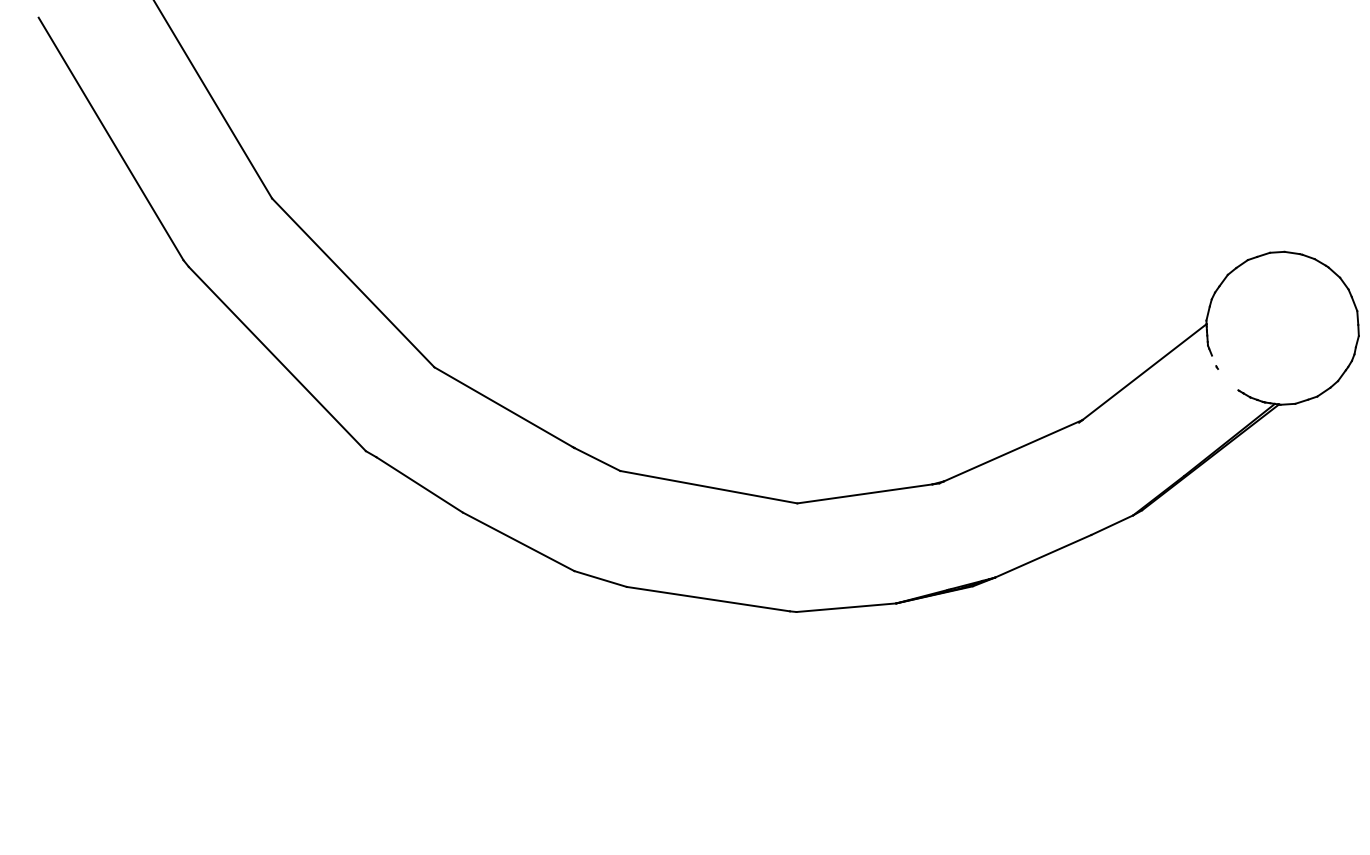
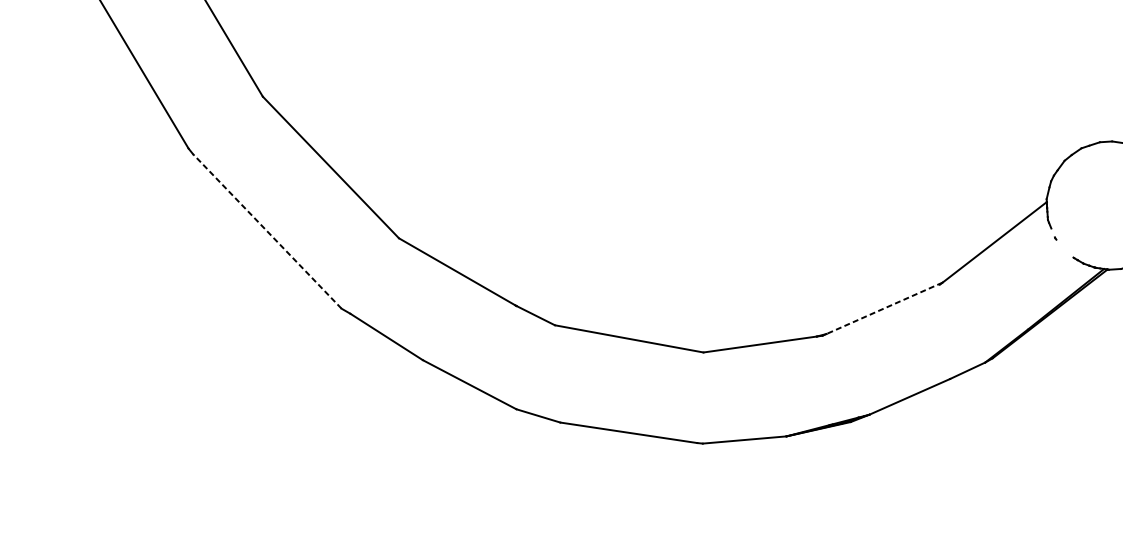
line: (277, 359) -> (267, 231), solid -> dashed
line: (1013, 450) -> (884, 308), solid -> dashed

